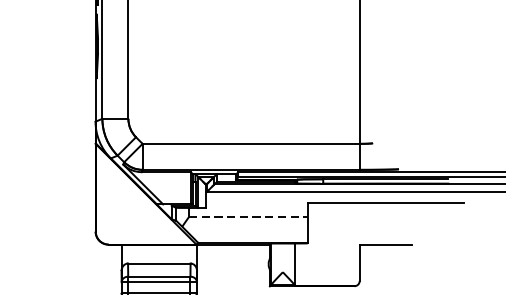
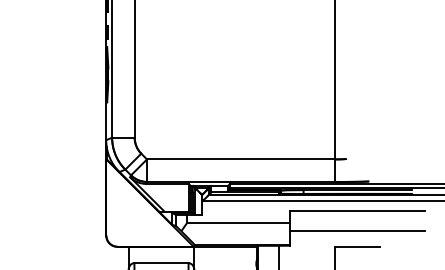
line: (249, 216) -> (239, 222), dashed -> solid
line: (385, 227) -> (357, 231), added

